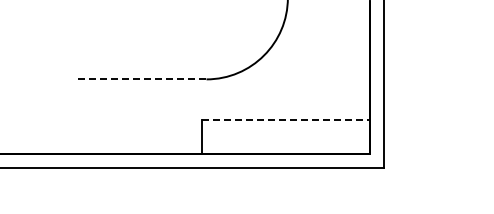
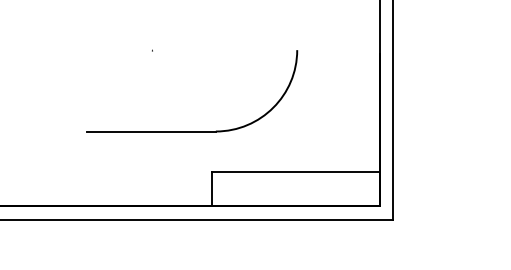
line: (143, 79) -> (152, 131), dashed -> solid
line: (286, 120) -> (295, 172), dashed -> solid

